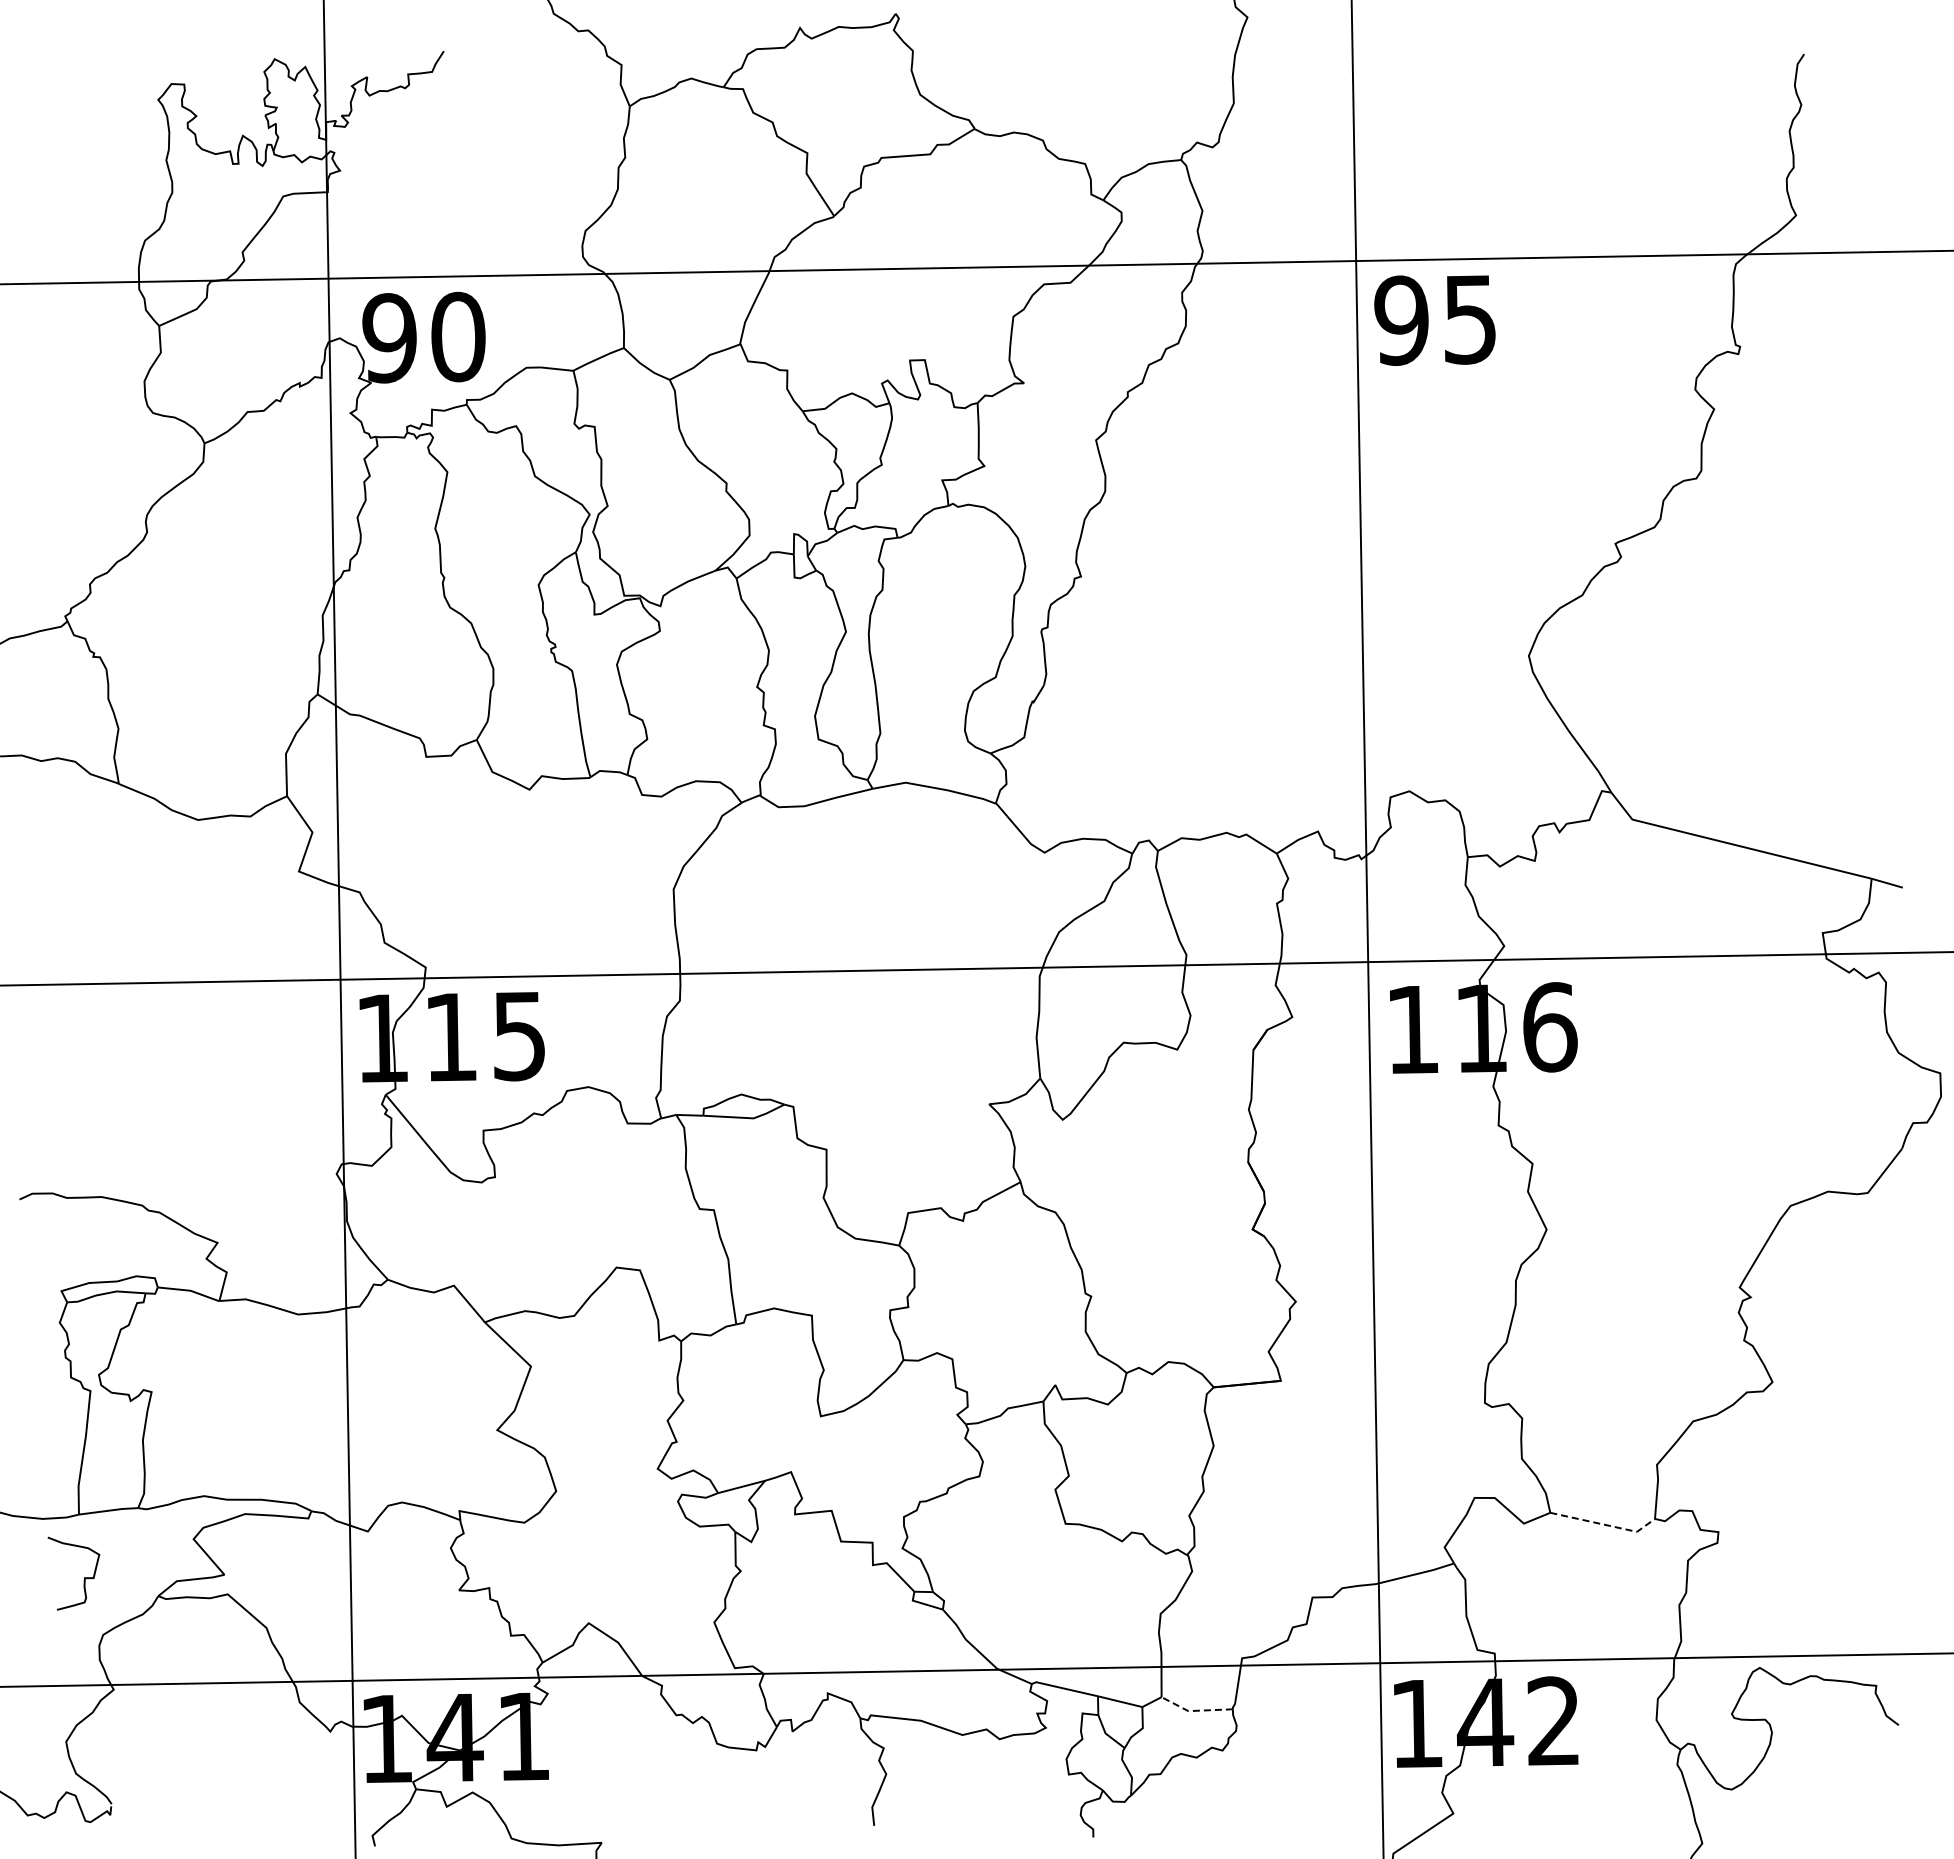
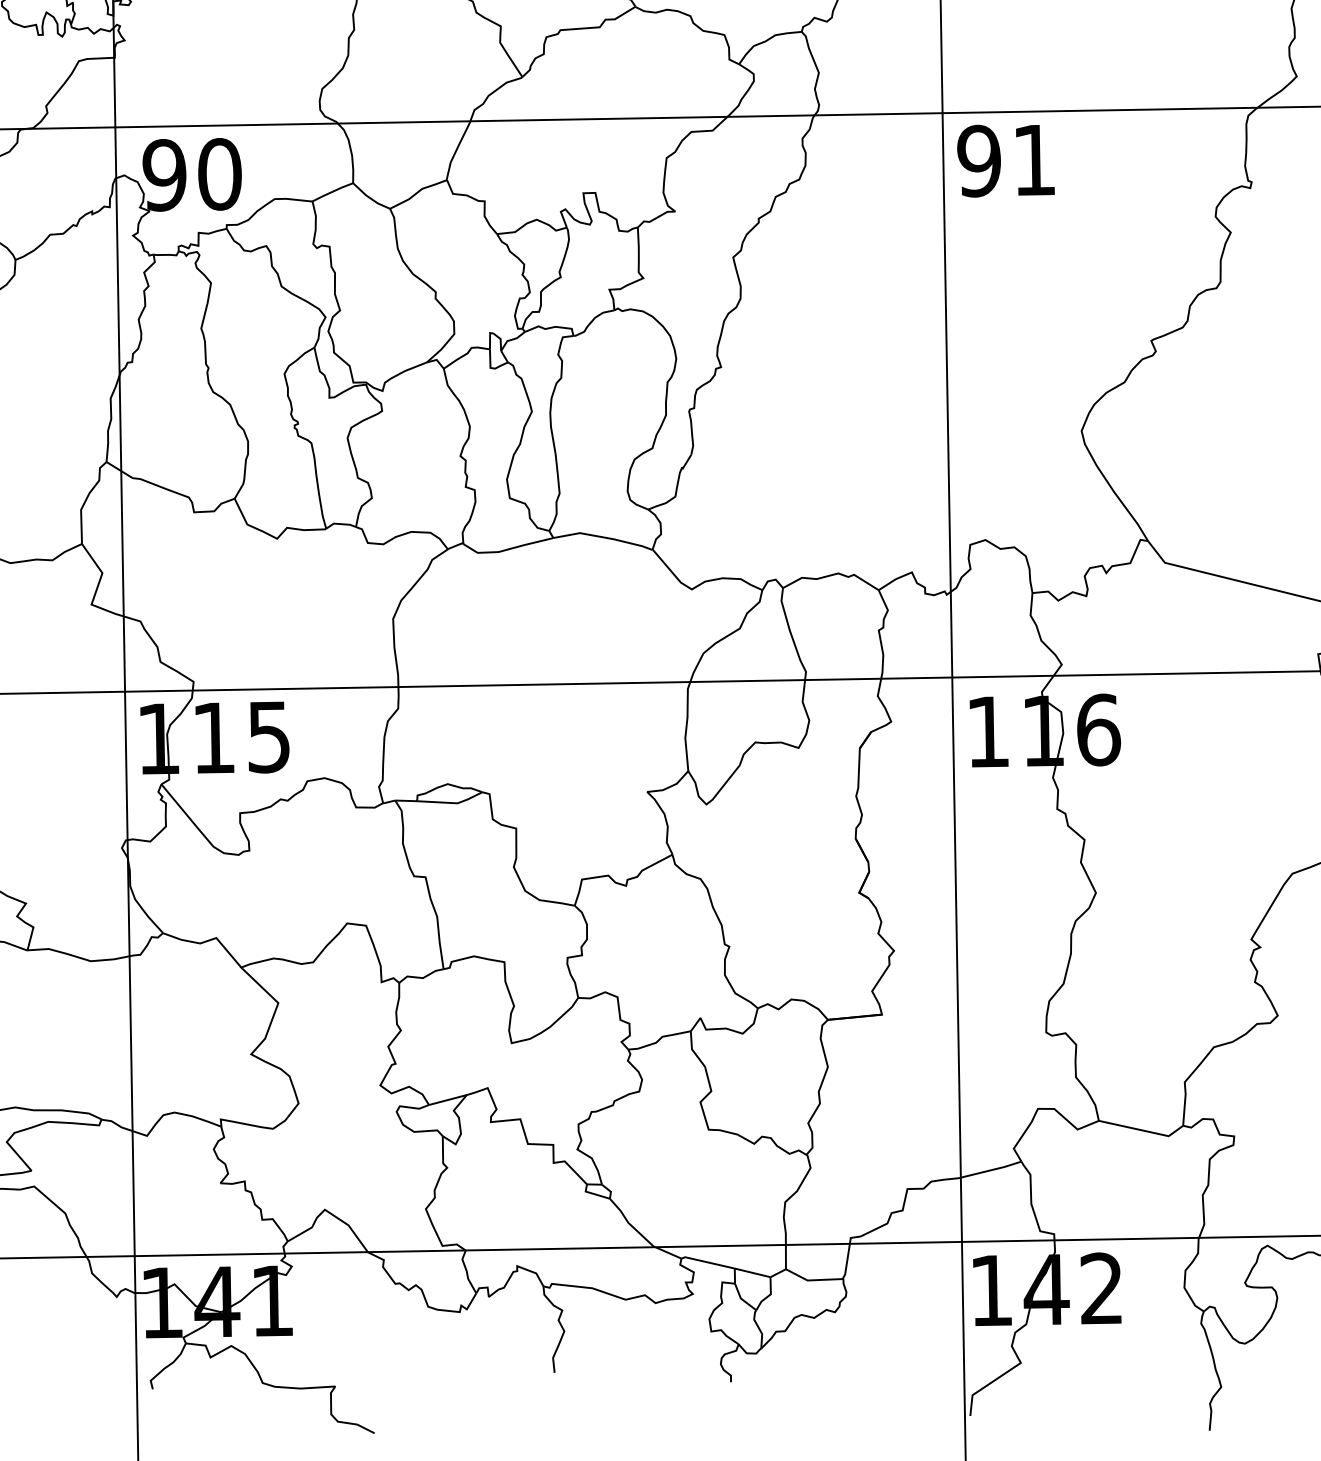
text: (1470, 319) -> (1034, 160), 95 -> 91
line: (1605, 1525) -> (1143, 1131), dashed -> solid
line: (1194, 1710) -> (812, 1279), dashed -> solid

